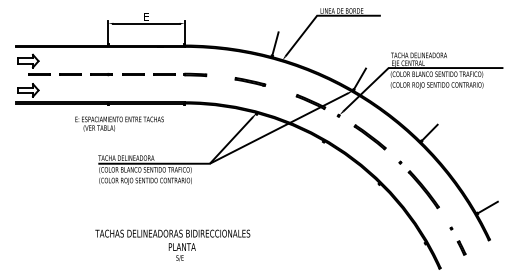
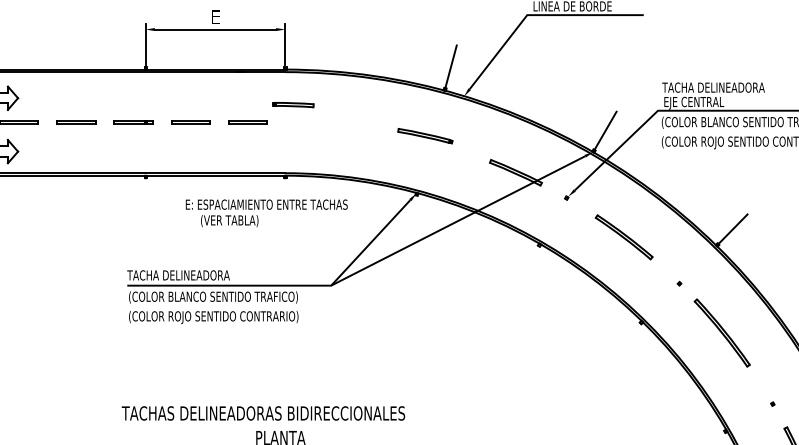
line: (195, 74) -> (293, 104), moved
line: (250, 81) -> (425, 135), moved
text: (119, 123) -> (266, 212), moved

